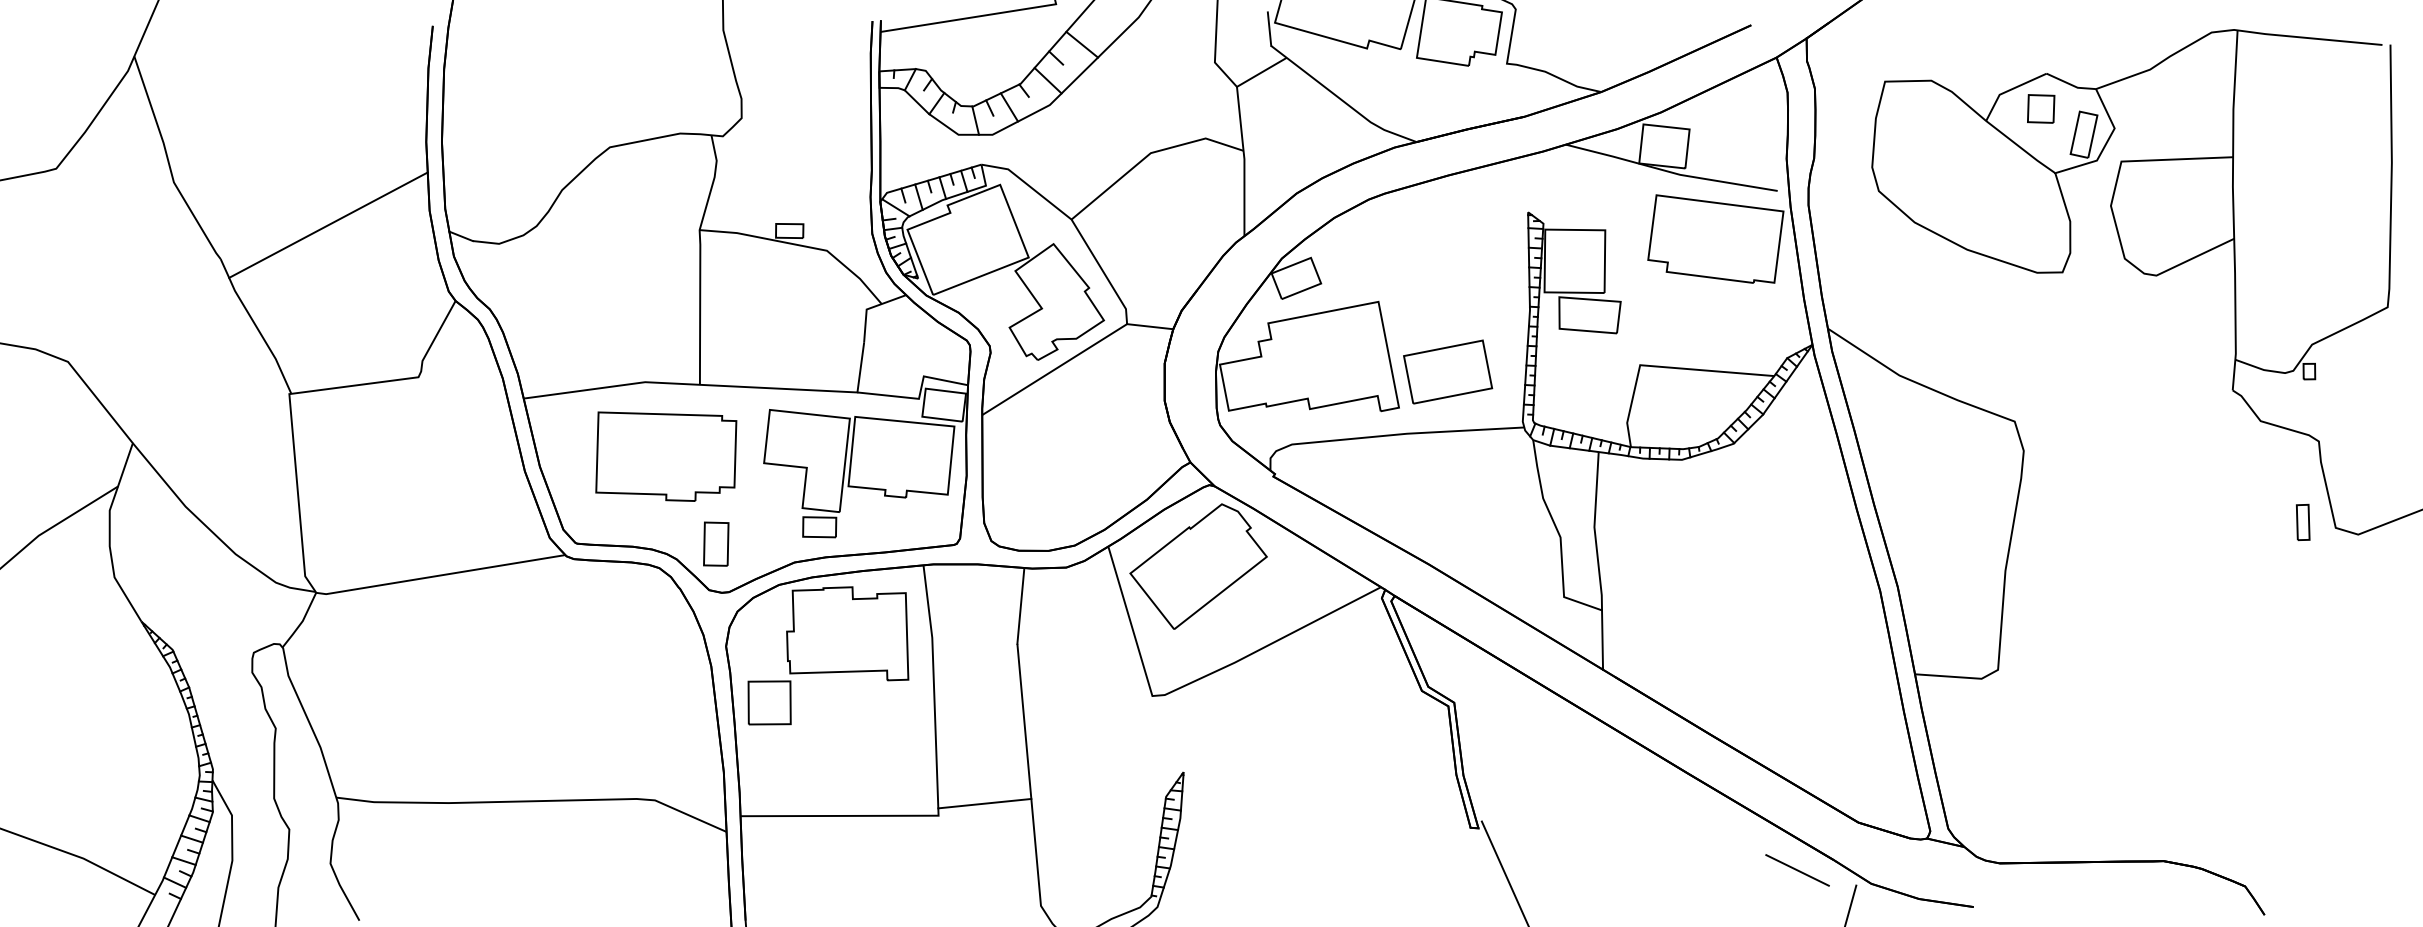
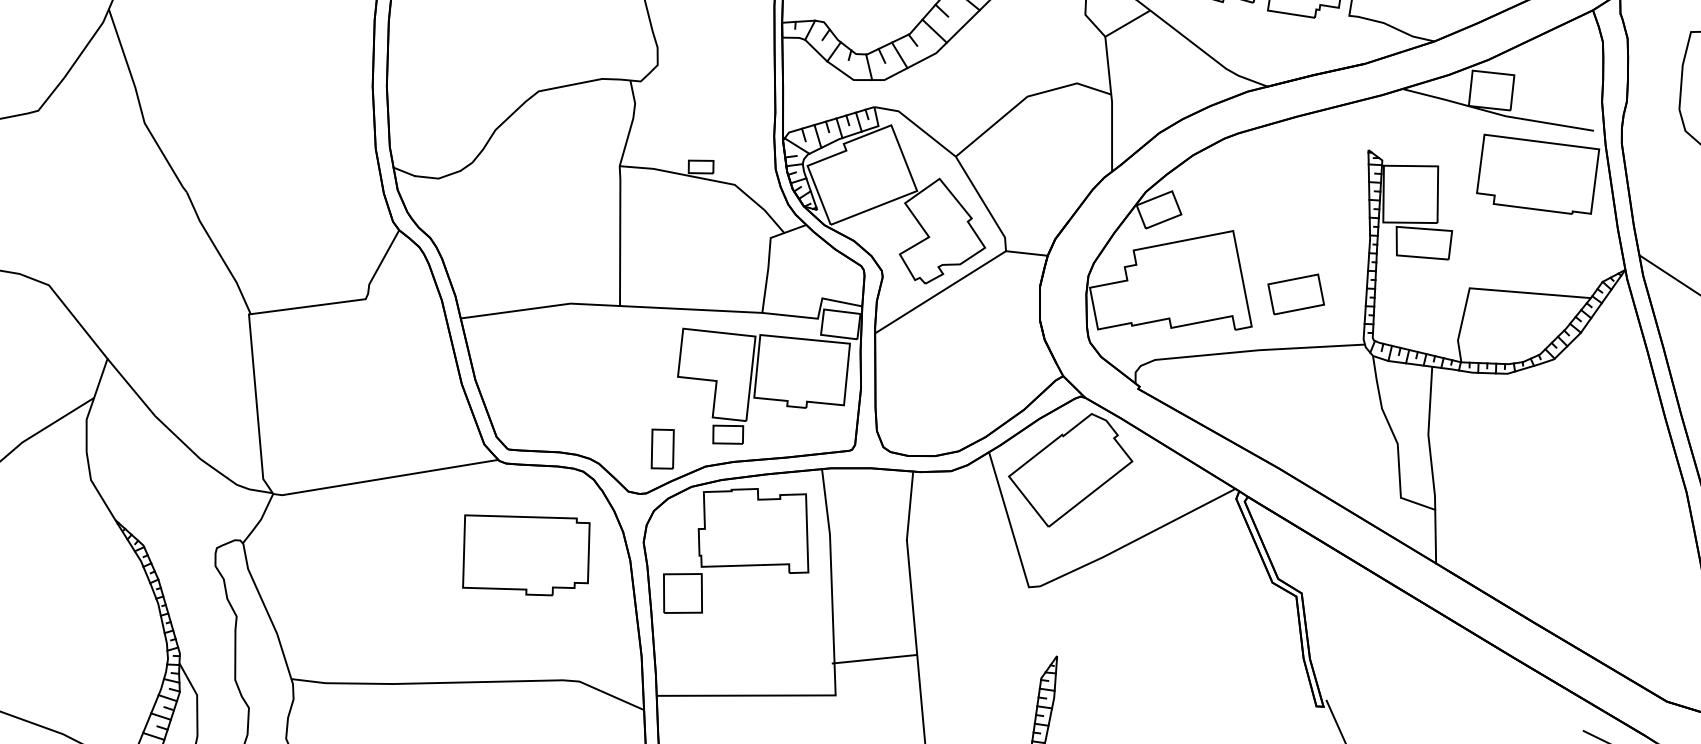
line: (328, 224) -> (284, 161), removed
part: (1448, 371) -> (1296, 293), size x0.7
part: (666, 456) -> (526, 555), moved
part: (716, 543) -> (662, 448), moved
line: (984, 803) -> (874, 659), moved

